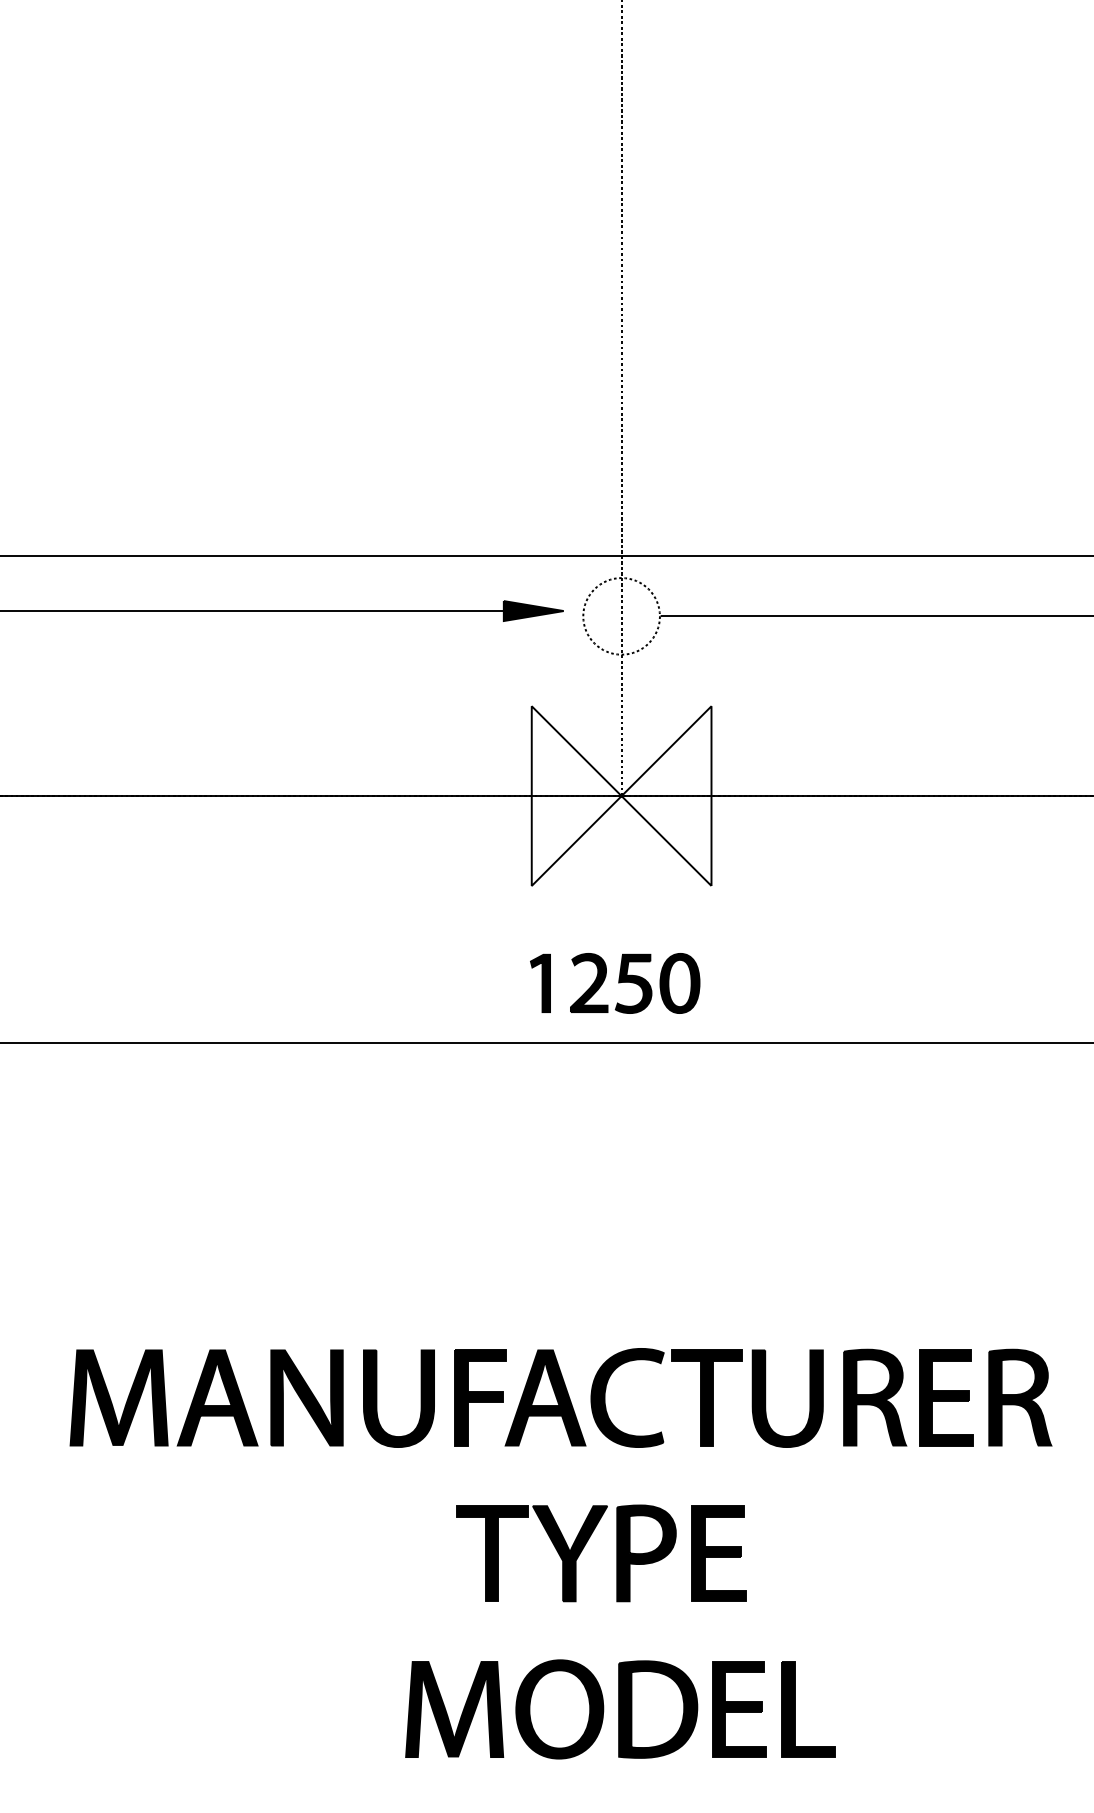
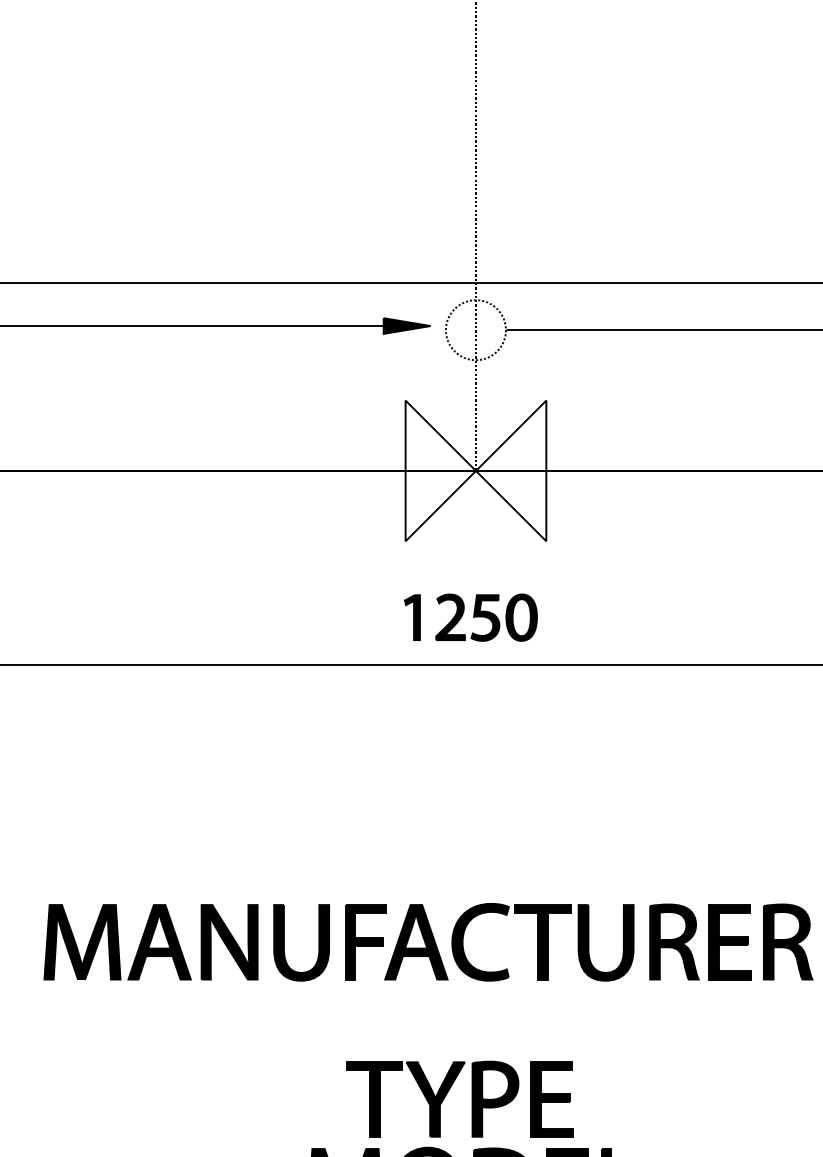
part: (616, 1553) -> (471, 1099), moved

